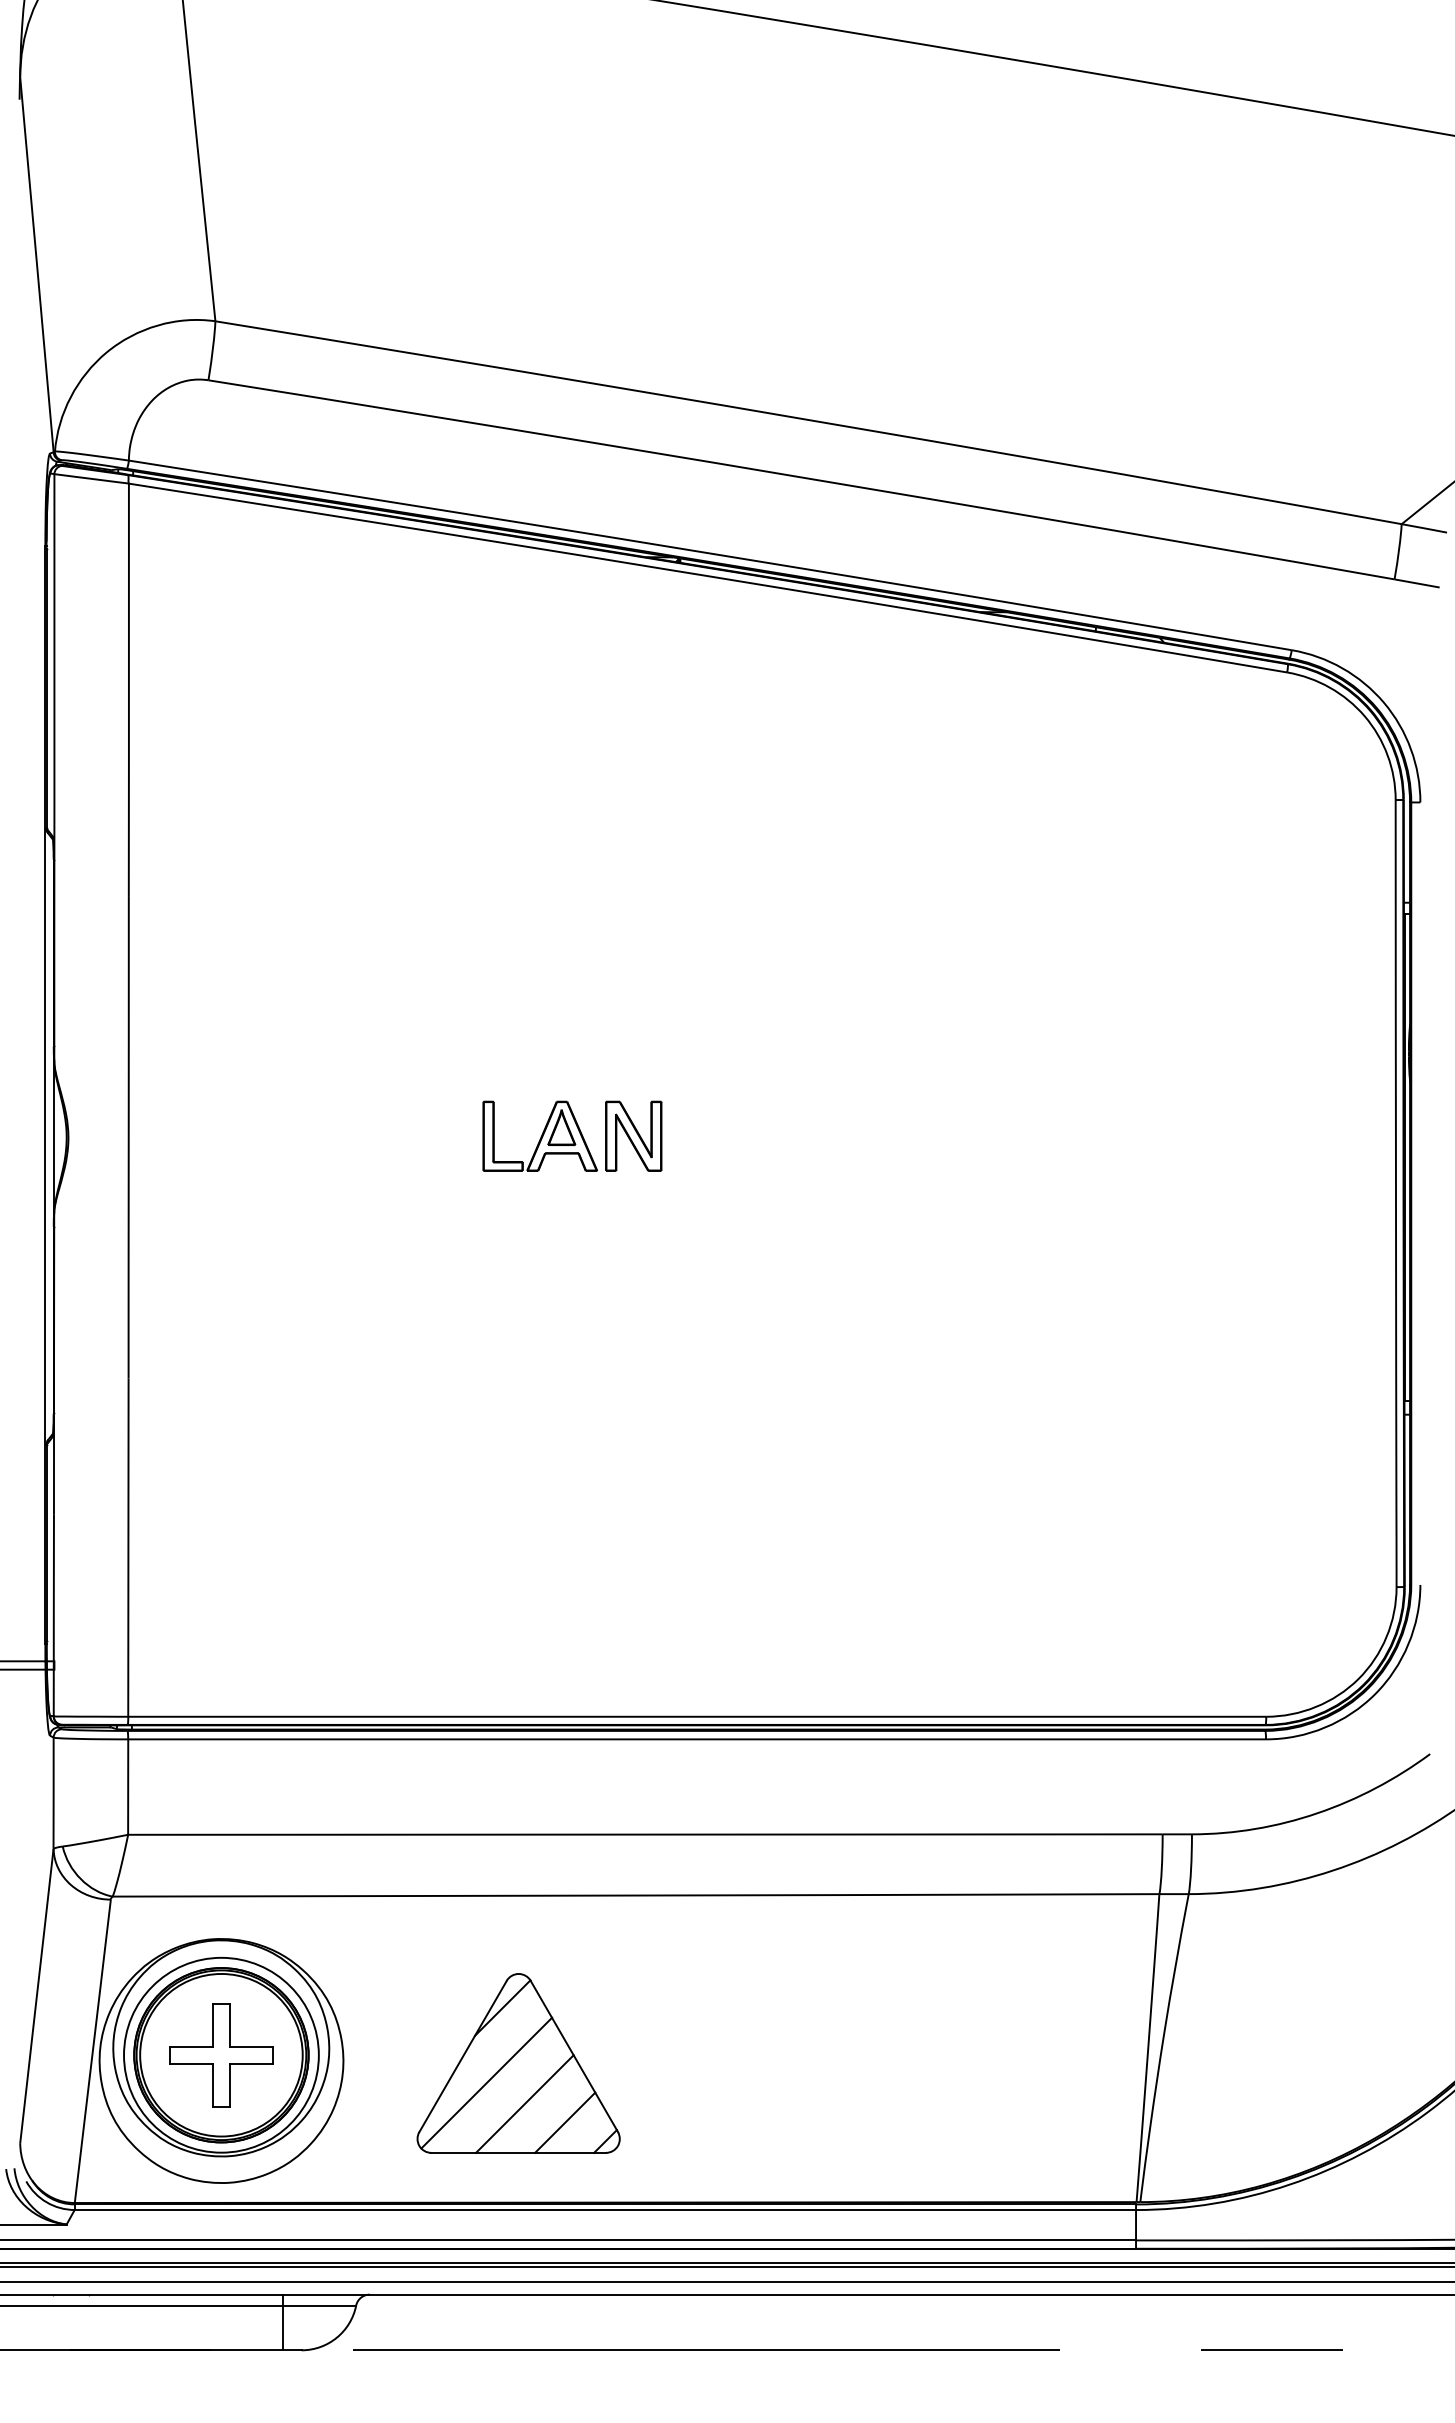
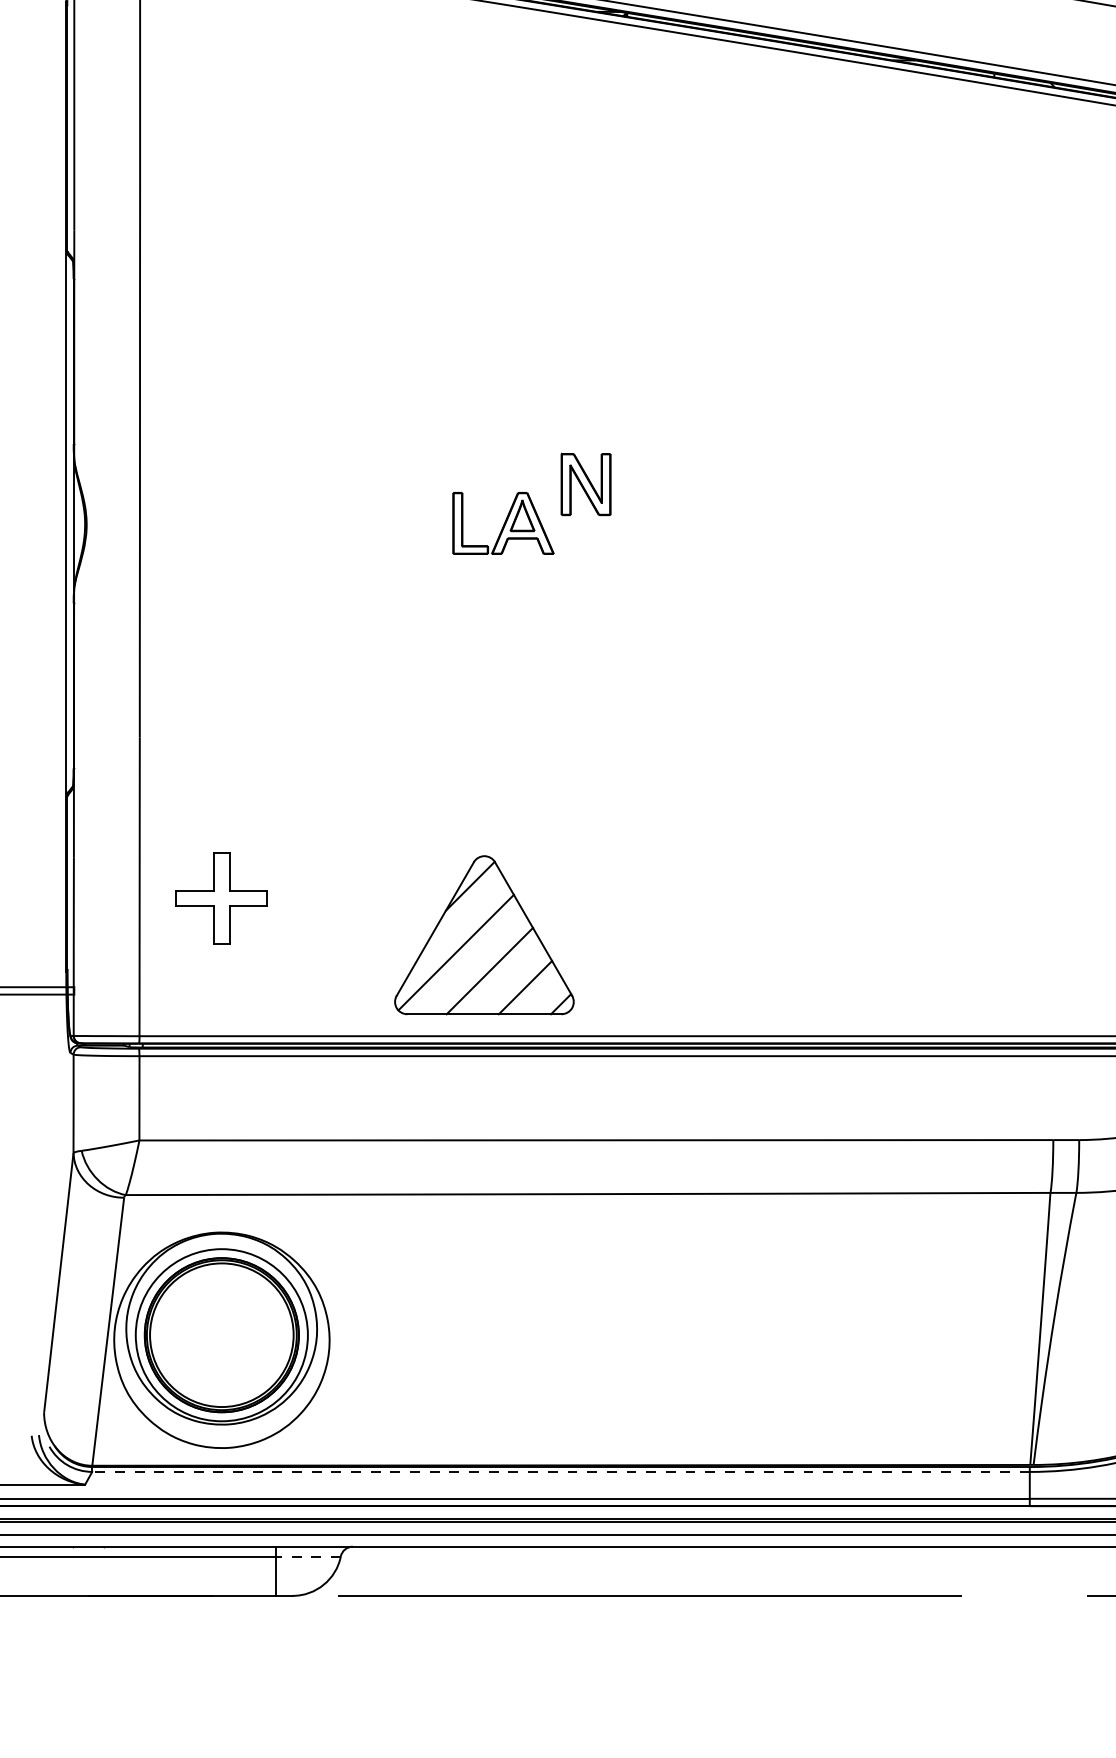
part: (633, 1135) -> (585, 483), moved
part: (221, 2055) -> (221, 899), moved
part: (518, 2063) -> (484, 935), moved
line: (605, 2210) -> (561, 1472), solid -> dashed
line: (319, 2305) -> (308, 1556), solid -> dashed

